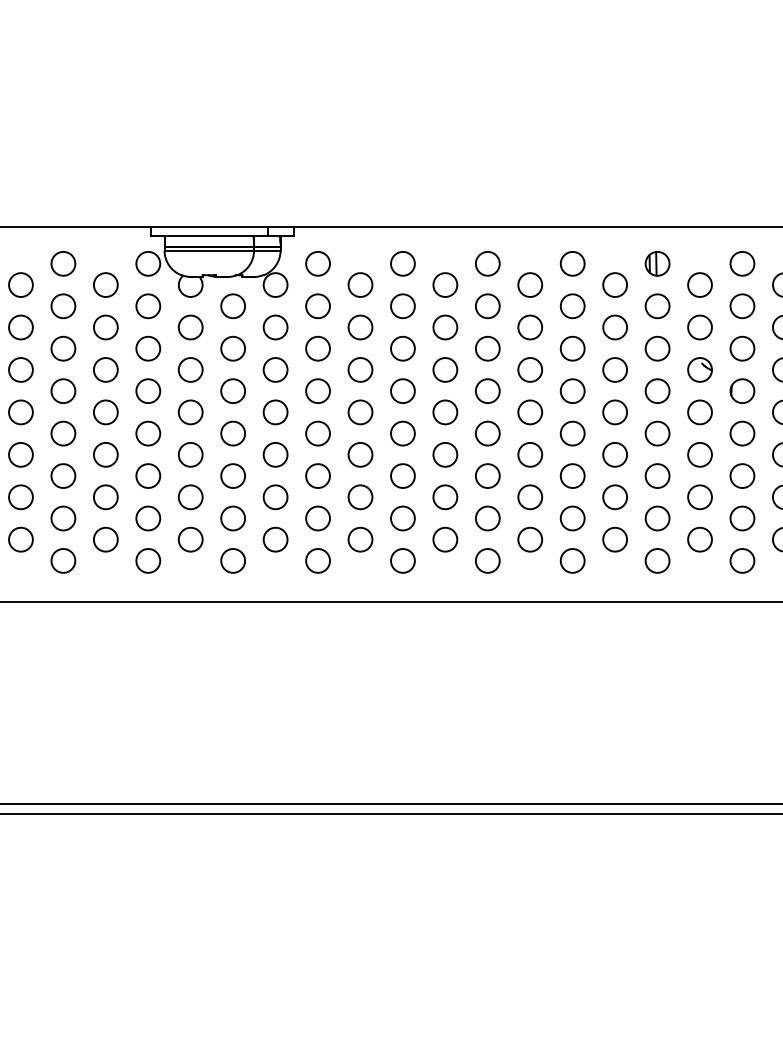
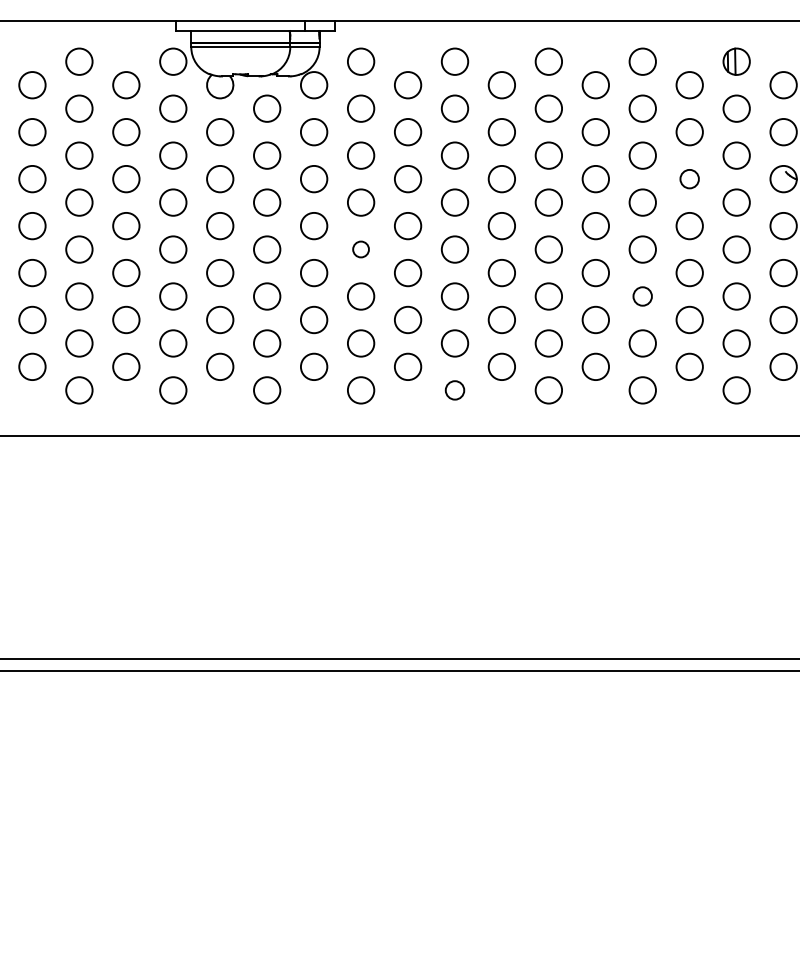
circle: (614, 369) -> (689, 178), size x0.7
circle: (317, 433) -> (360, 249), size x0.6
circle: (572, 475) -> (642, 295), size x0.7
circle: (402, 560) -> (454, 389), size x0.7

